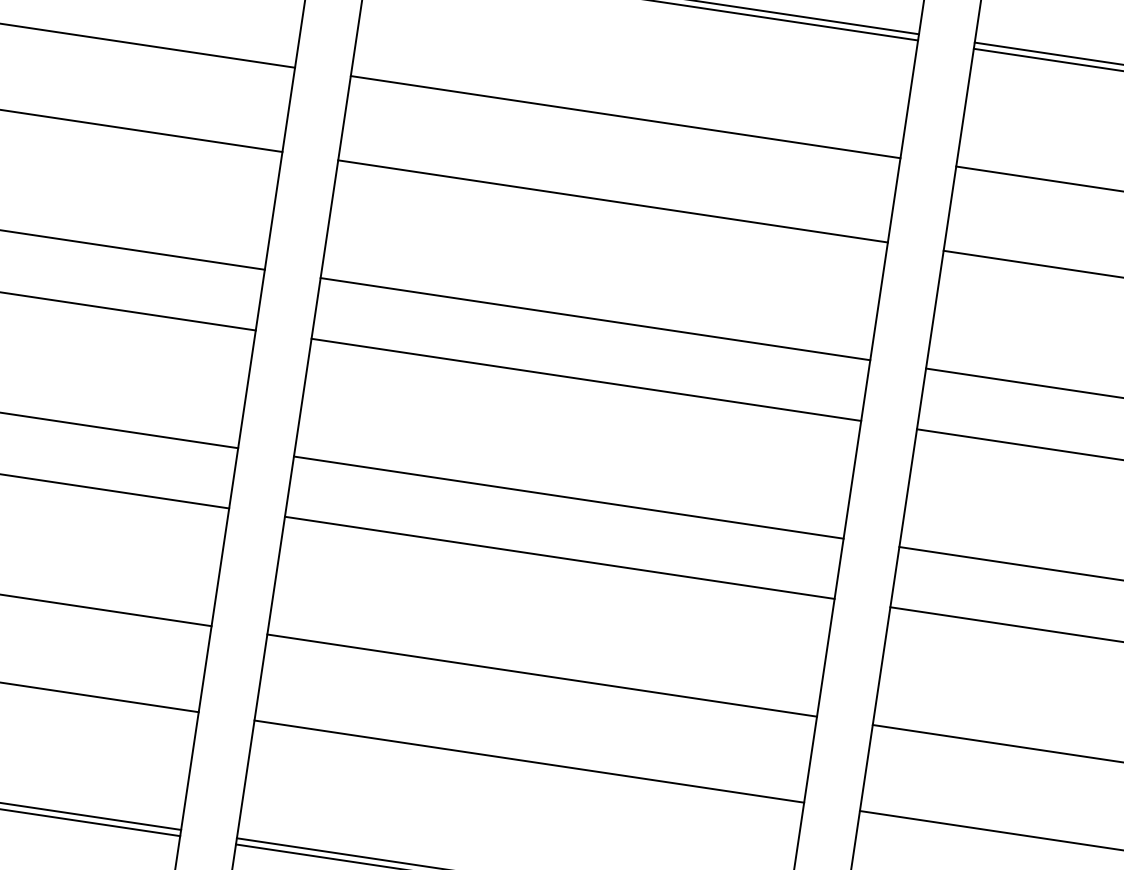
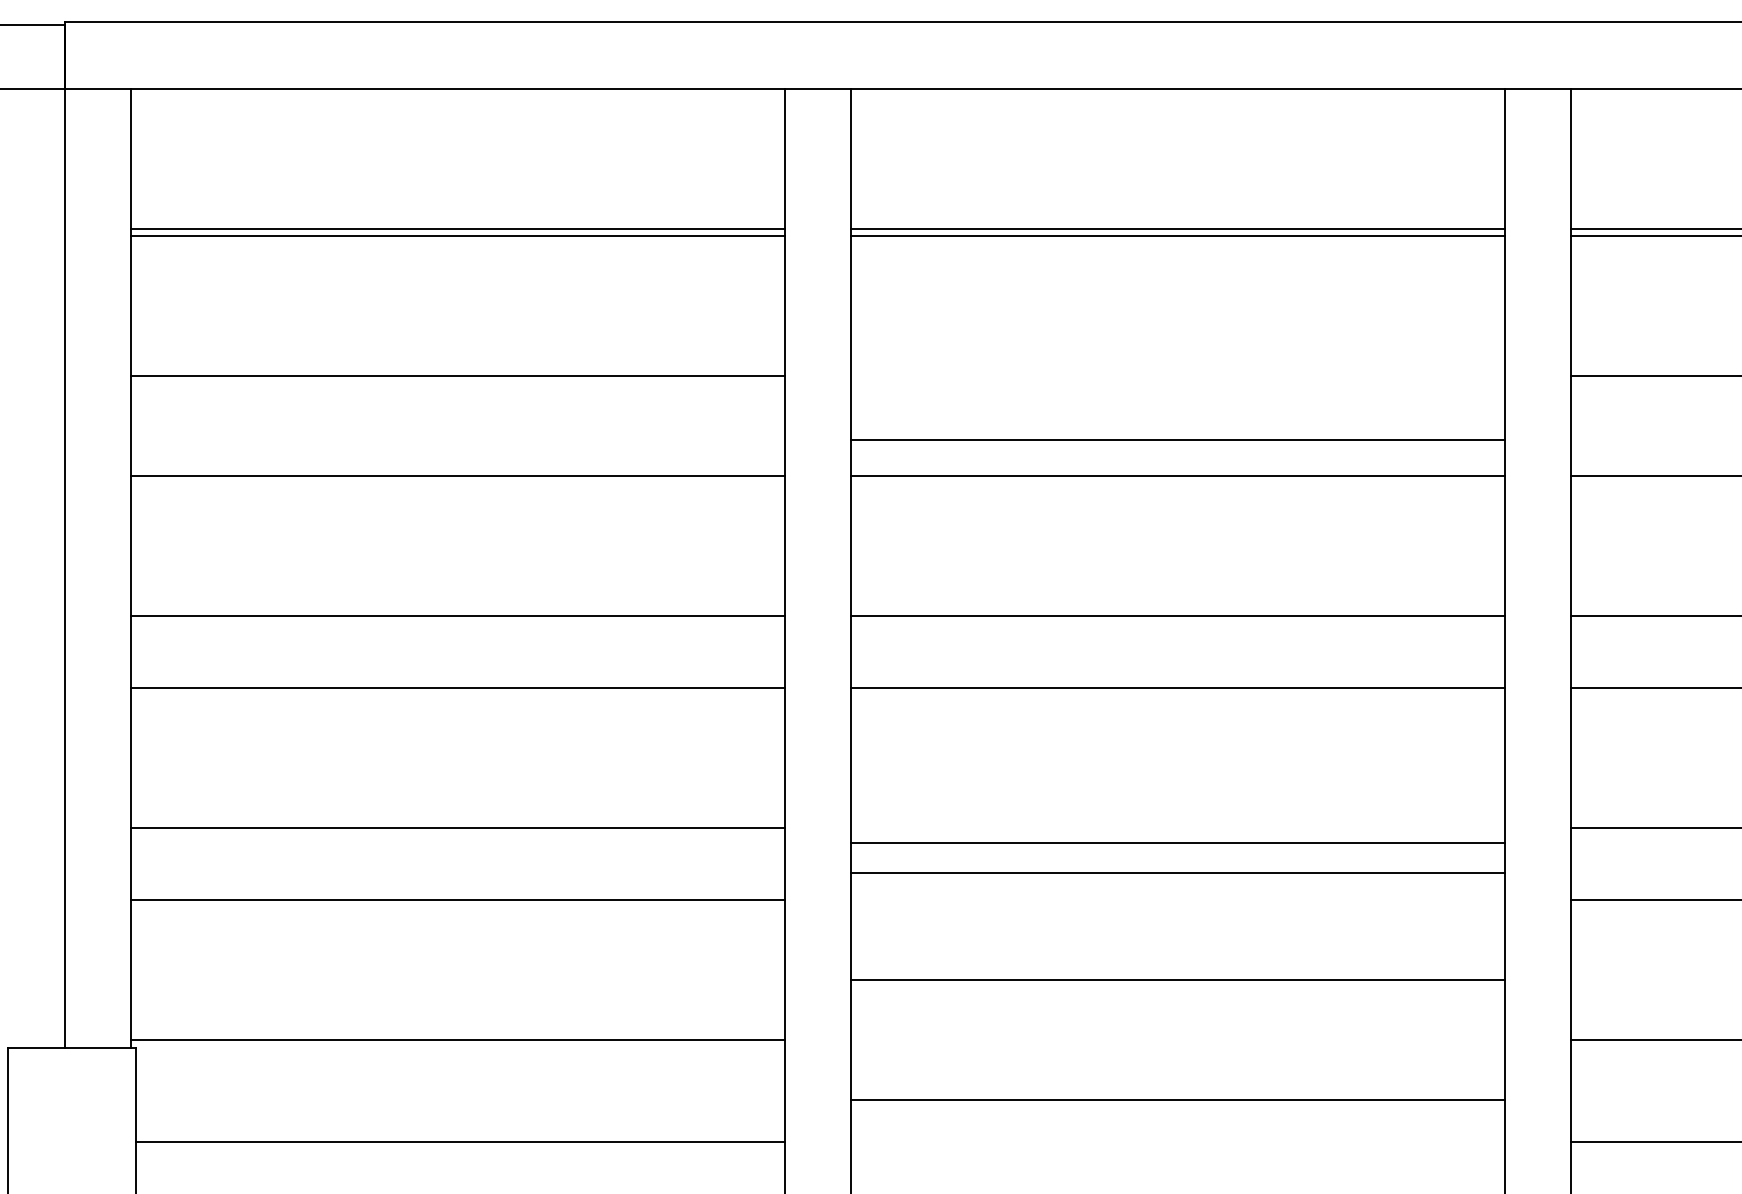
line: (625, 117) -> (1178, 440), moved
line: (569, 497) -> (1178, 872), moved
line: (559, 558) -> (1178, 843), moved
line: (542, 675) -> (1178, 980), moved
line: (529, 761) -> (1178, 1100), moved

